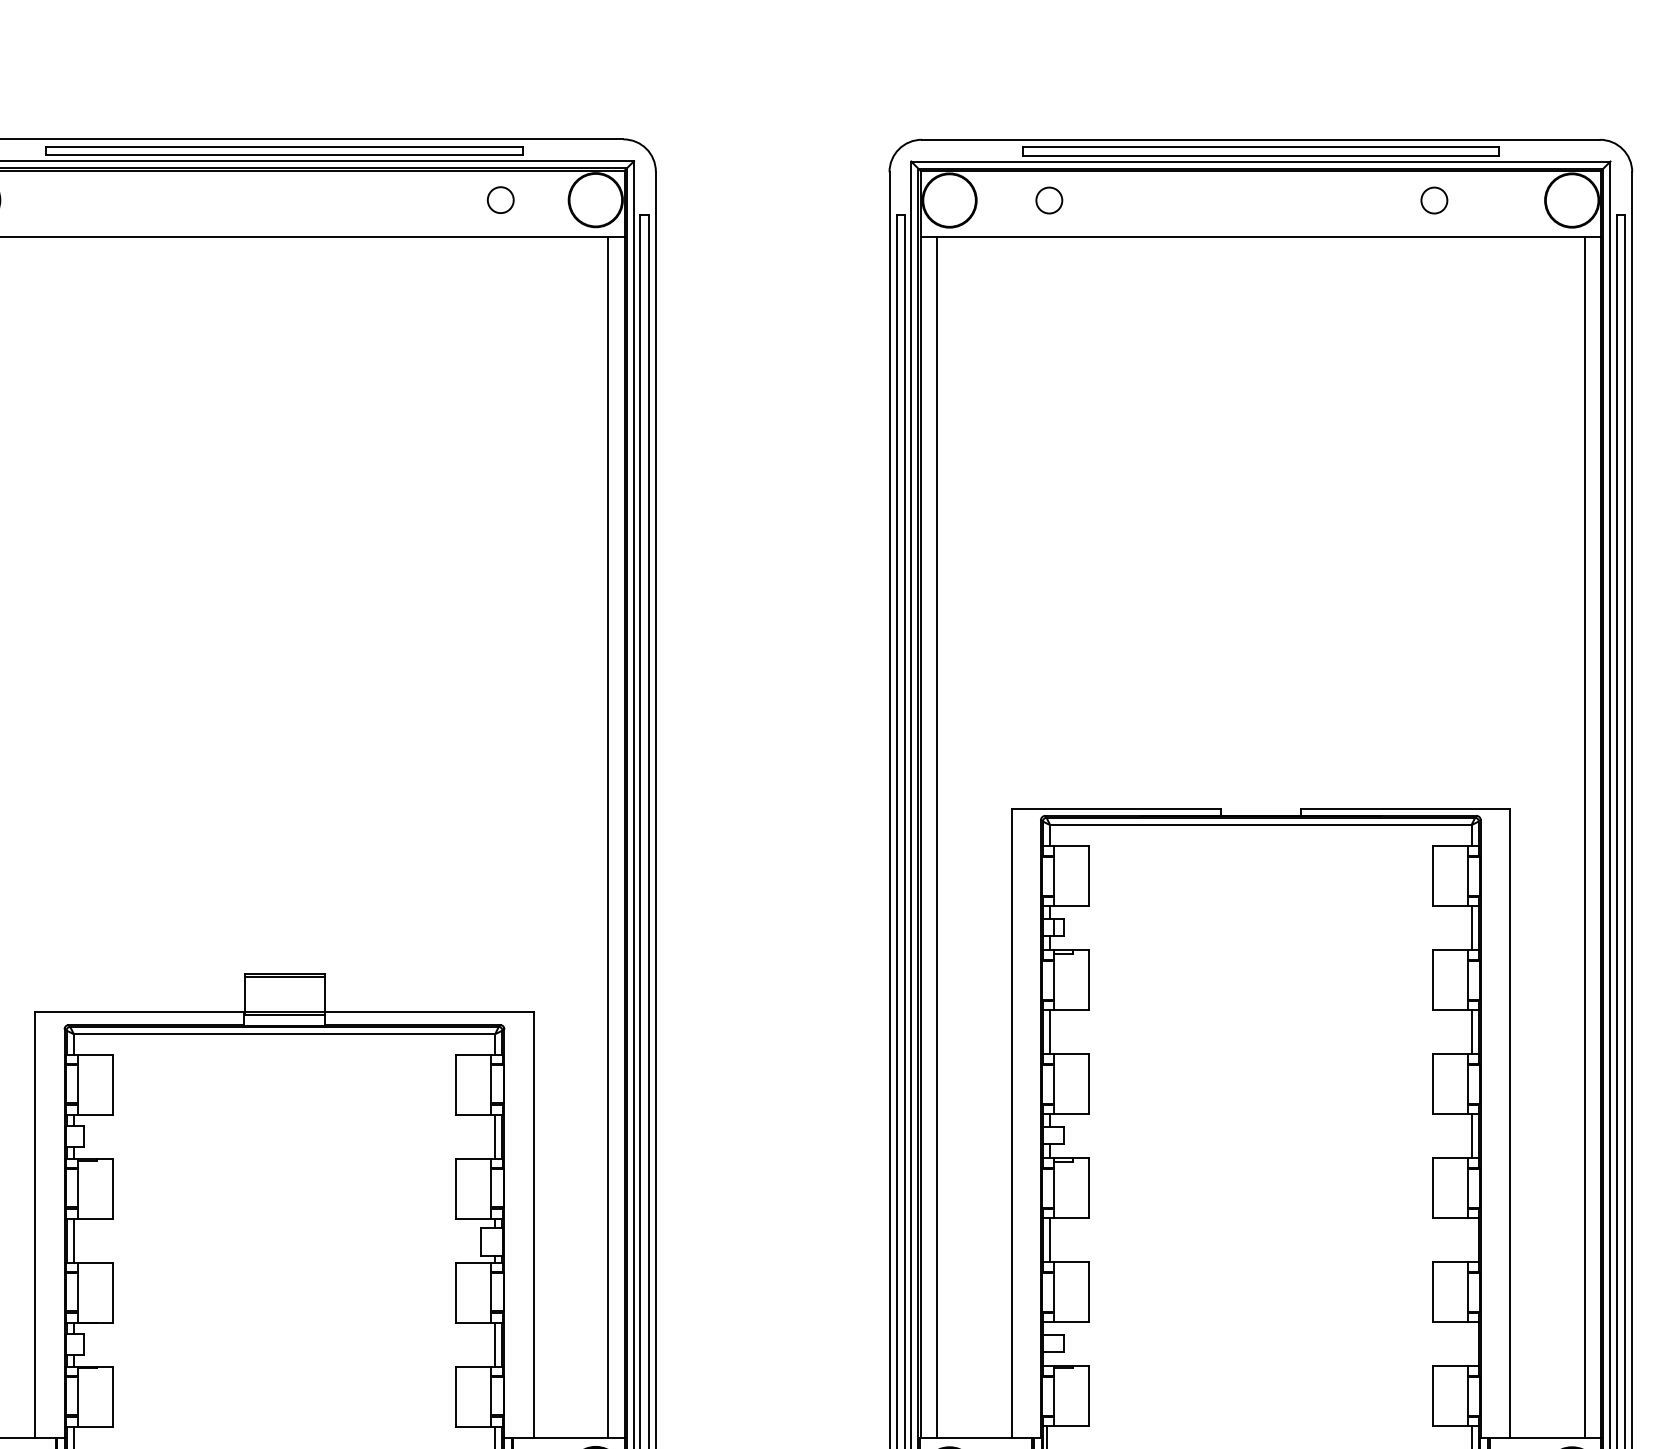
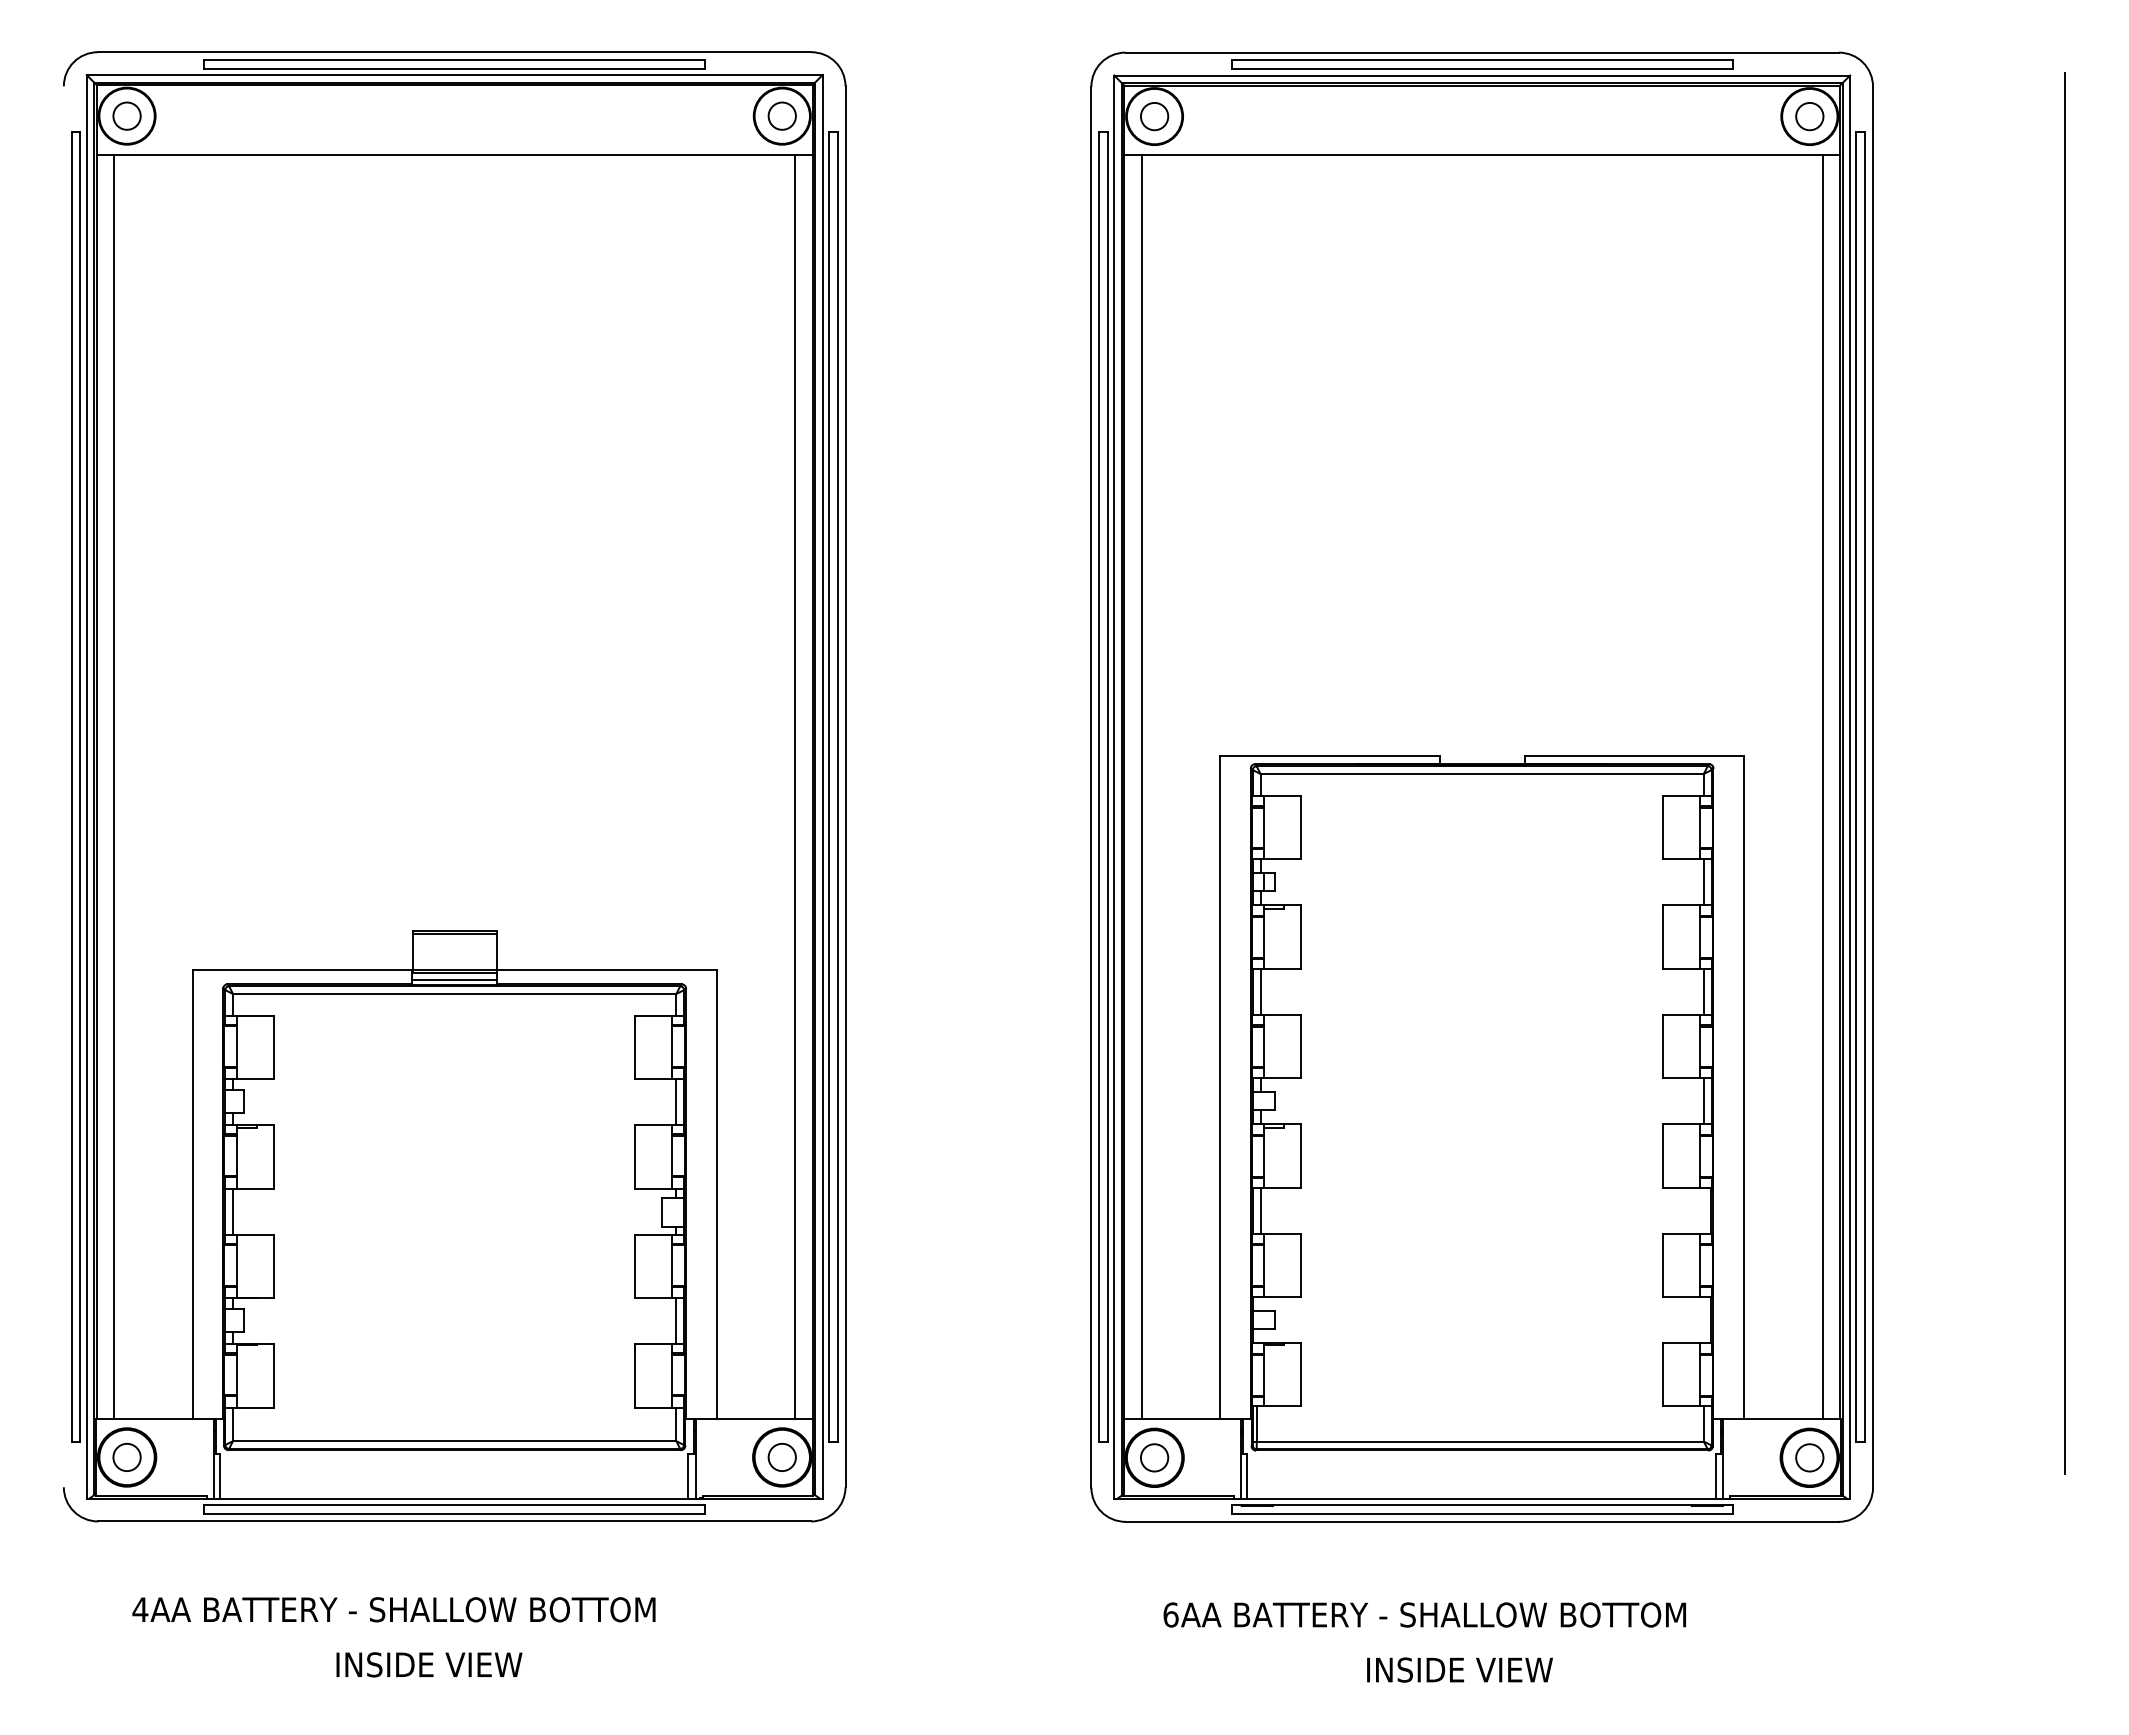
circle: (500, 199) -> (781, 115), moved
circle: (1049, 200) -> (1154, 116), moved
circle: (1434, 200) -> (1809, 116), moved
line: (284, 1021) -> (454, 980), added

